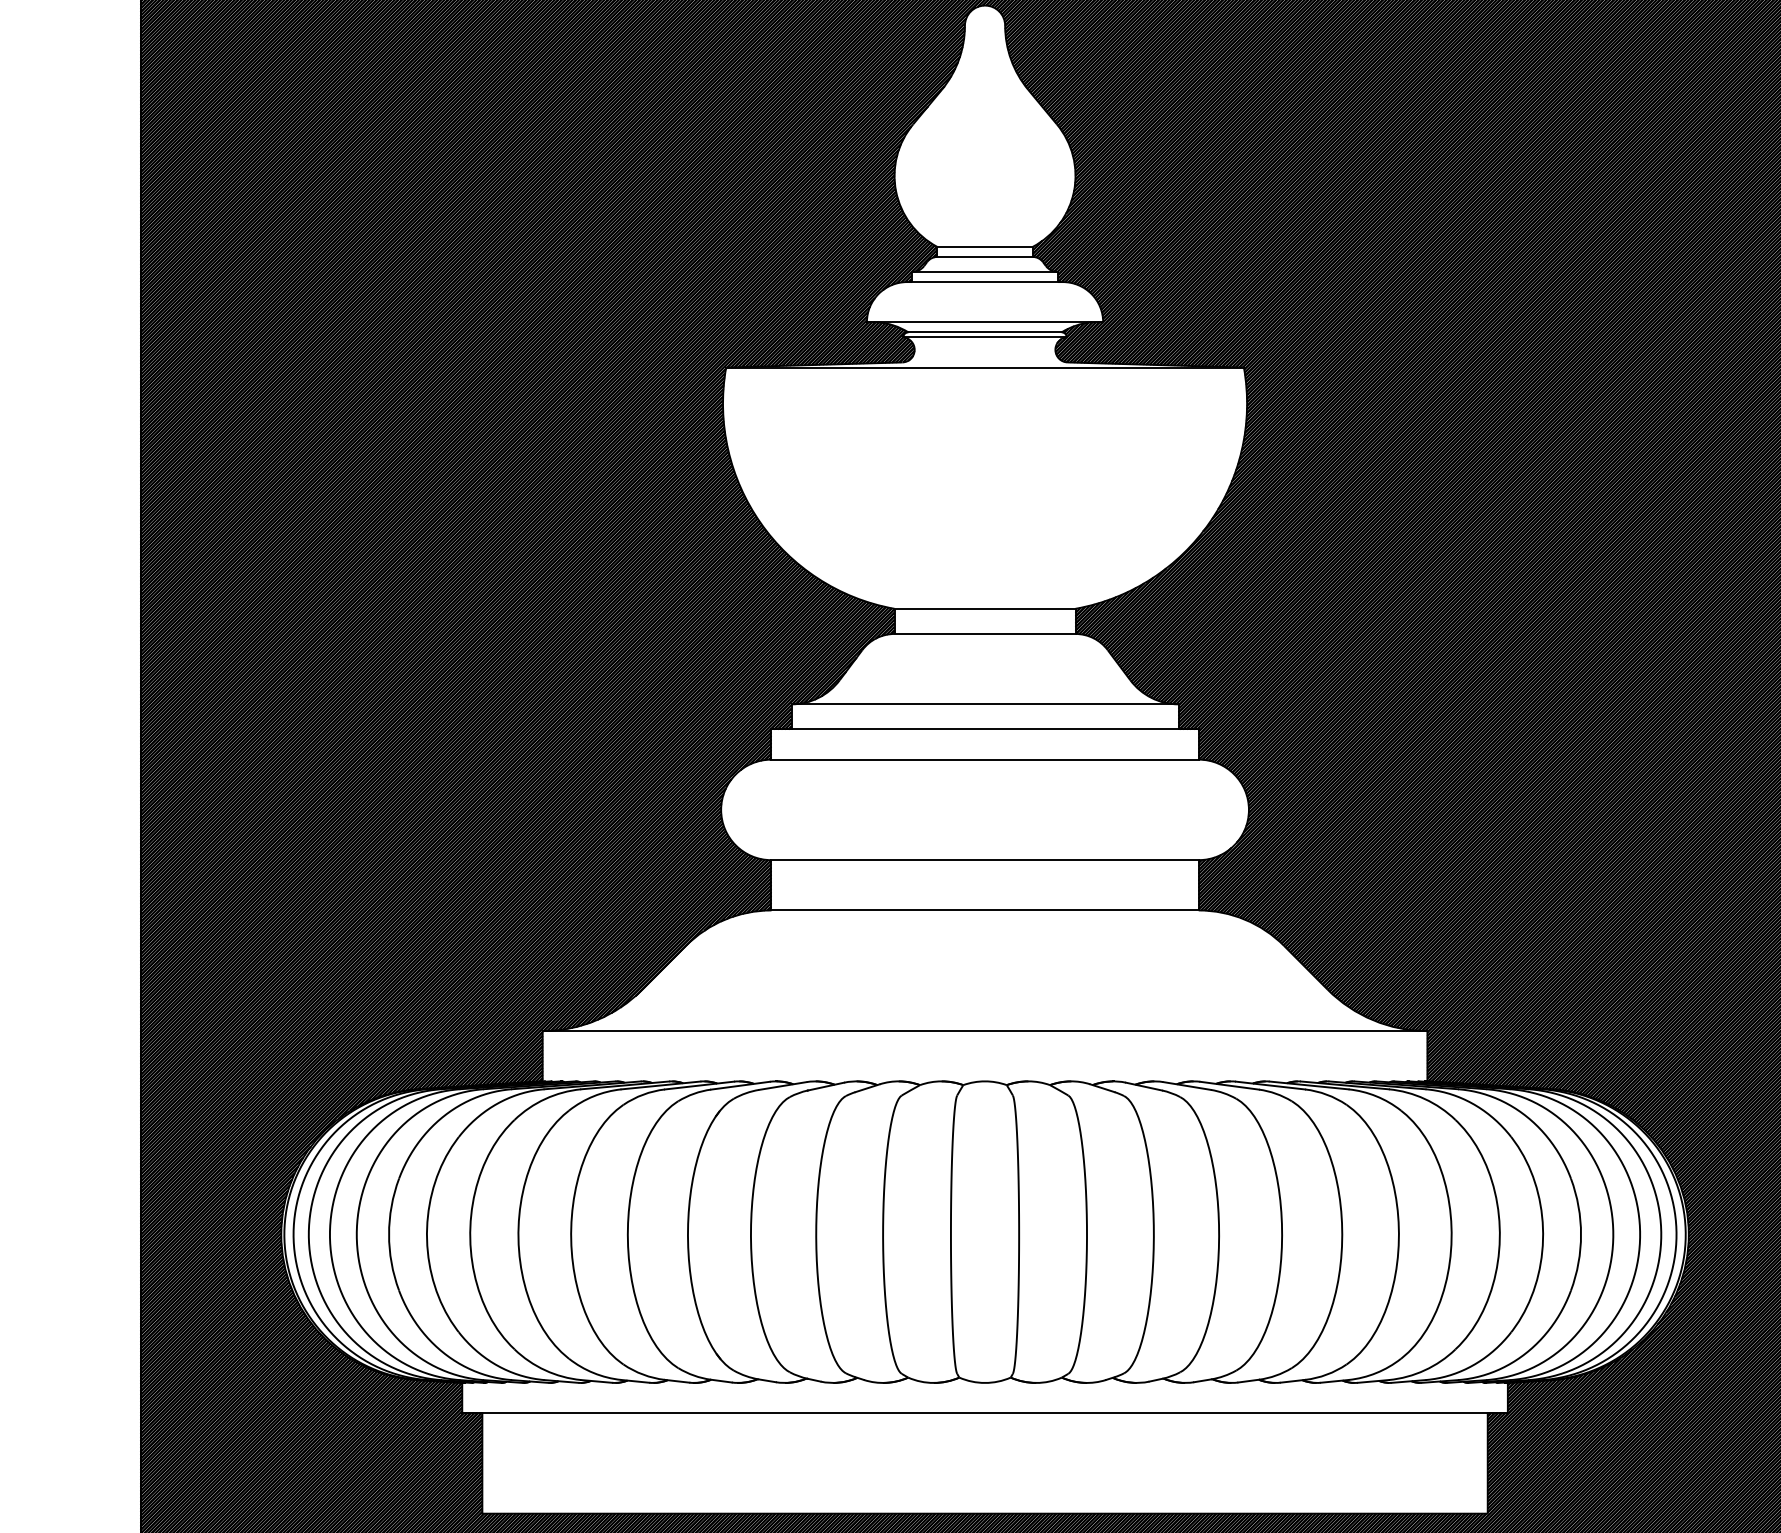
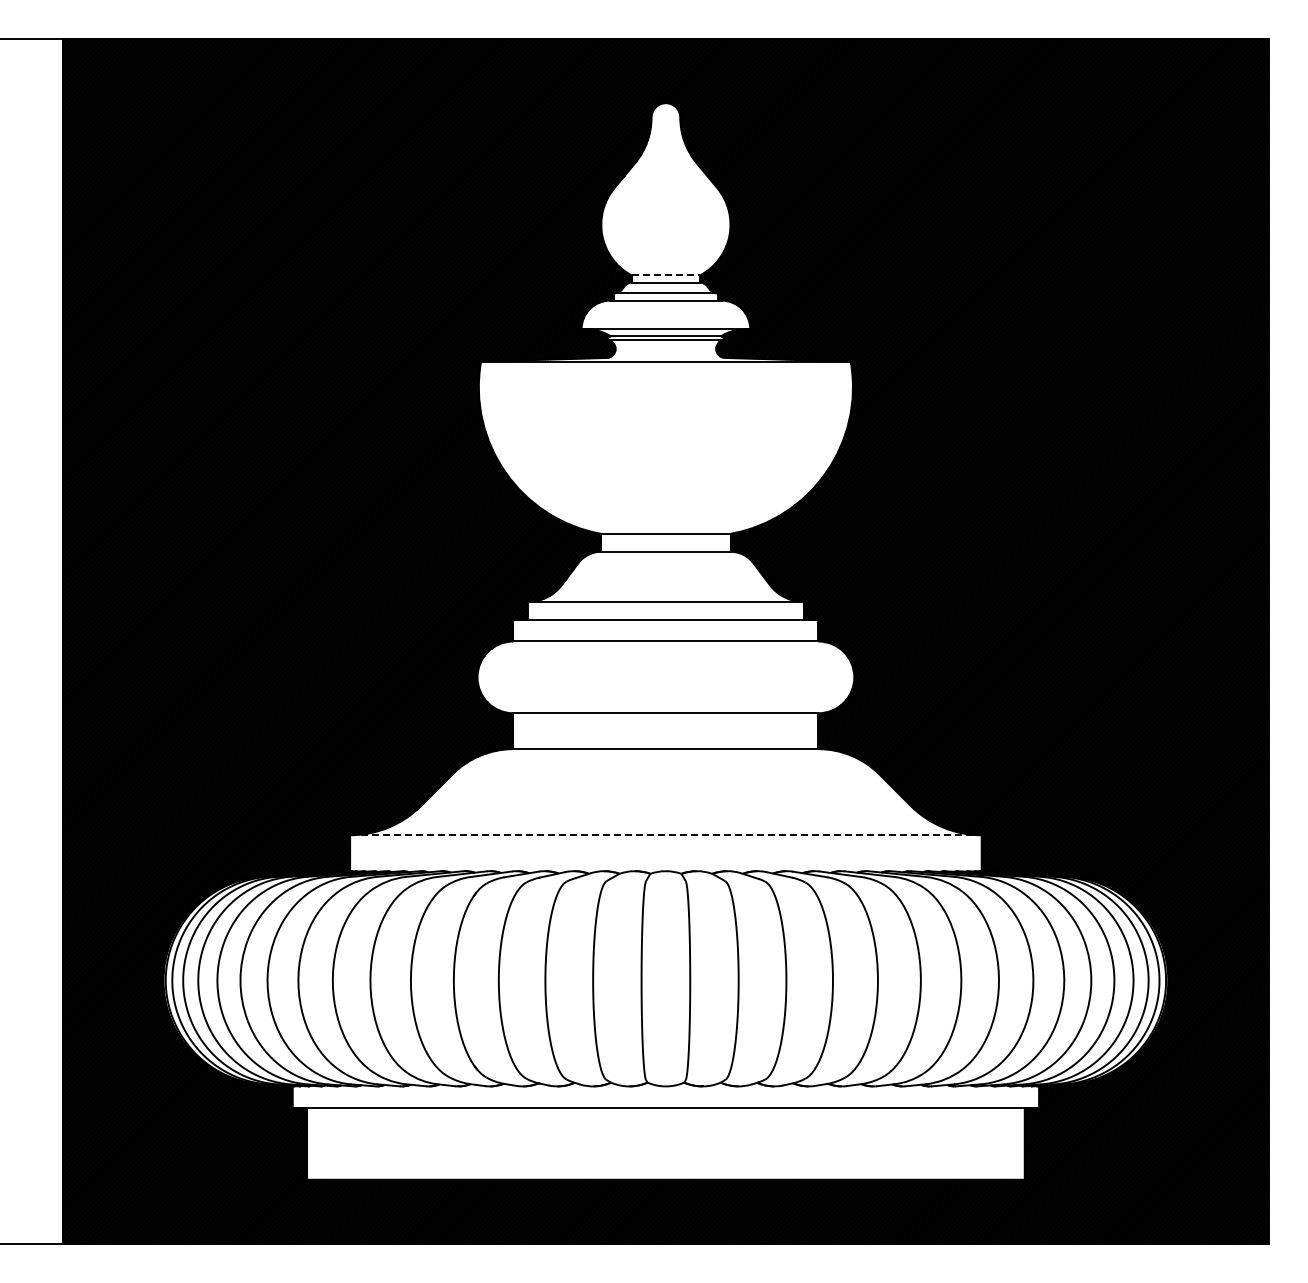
line: (985, 246) -> (666, 275), solid -> dashed
line: (984, 1031) -> (665, 835), solid -> dashed

